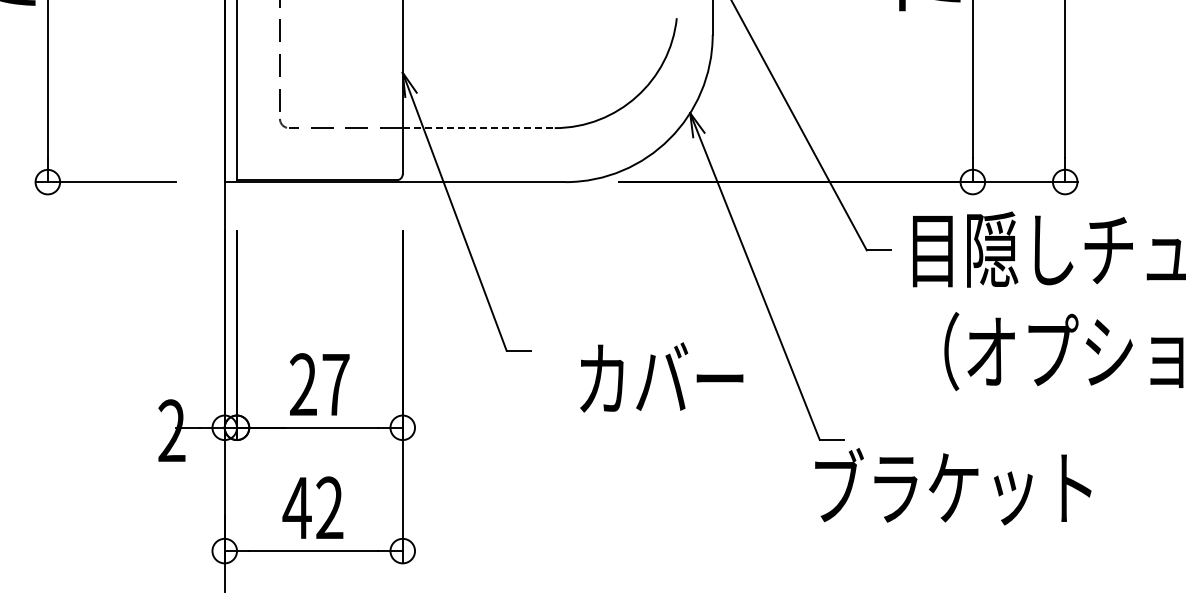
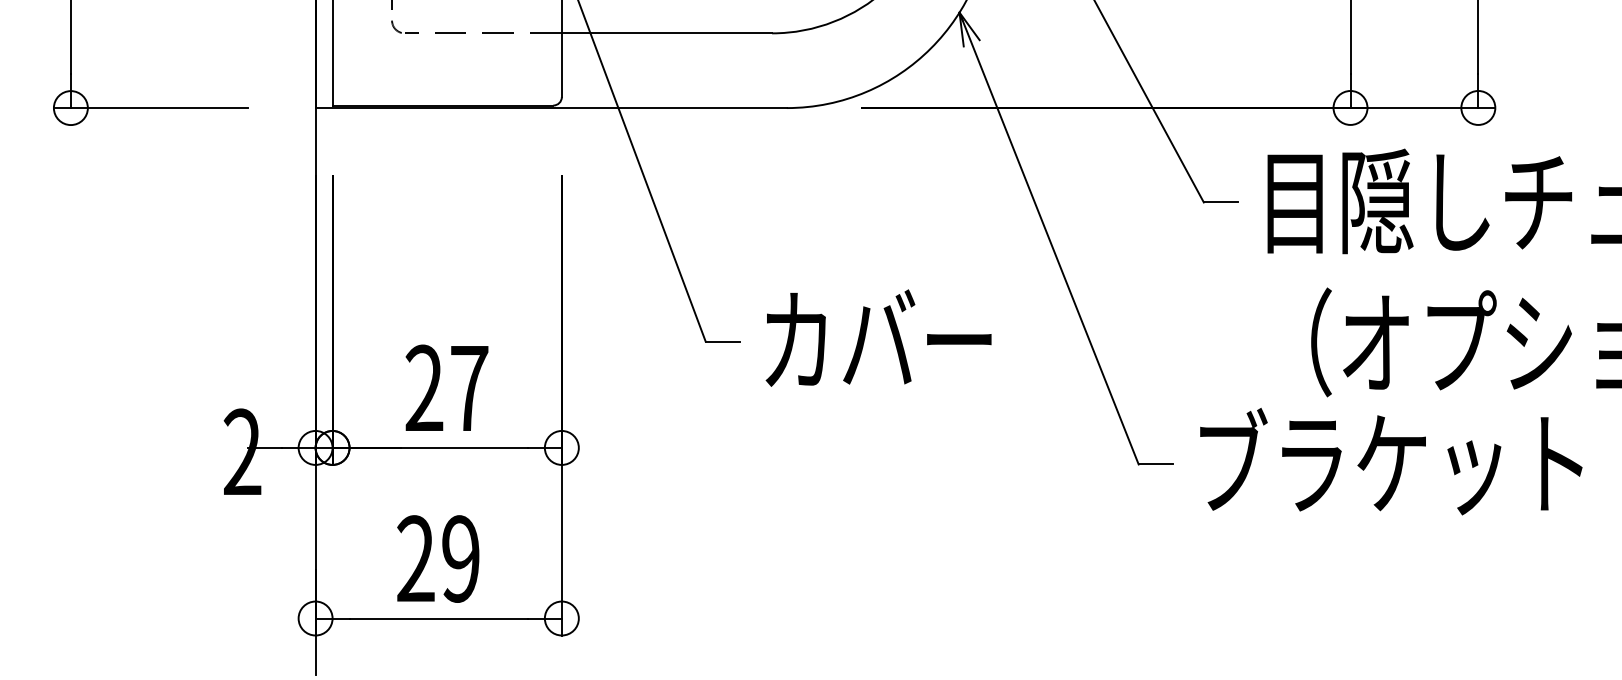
line: (478, 128) -> (666, 33), dashed -> solid
text: (661, 377) -> (878, 338), moved
text: (953, 486) -> (1391, 461), moved
text: (312, 507) -> (437, 558), 42 -> 29

